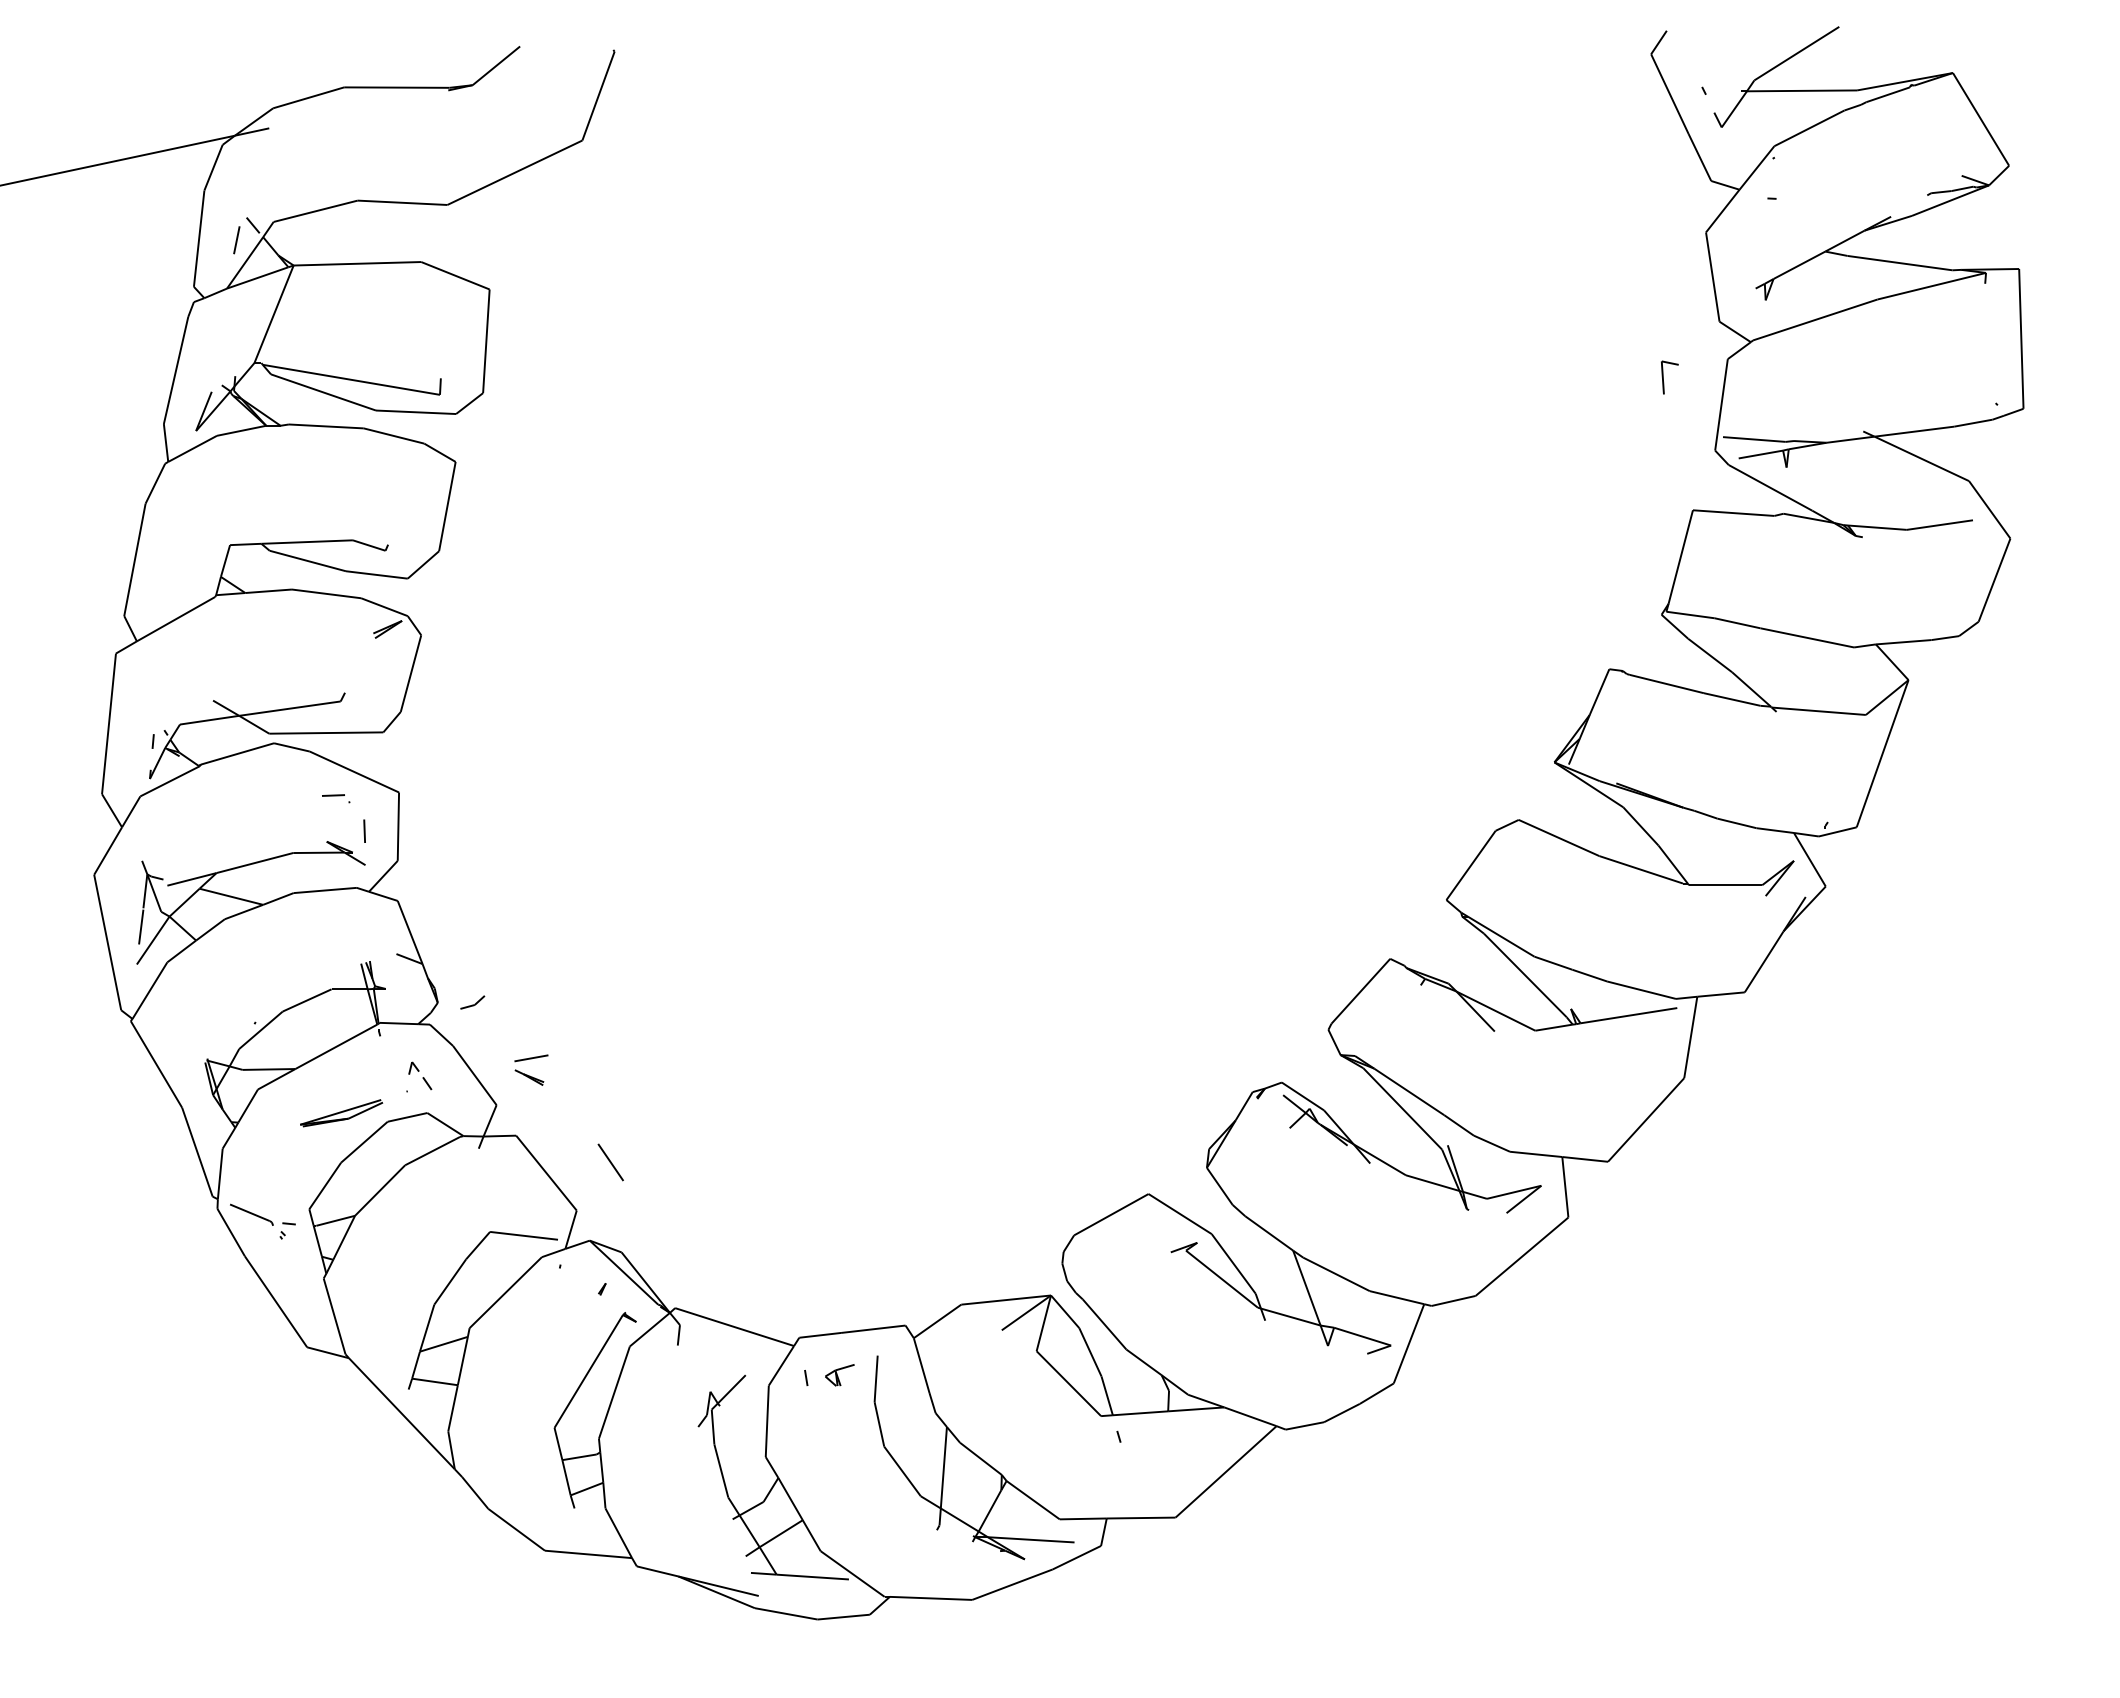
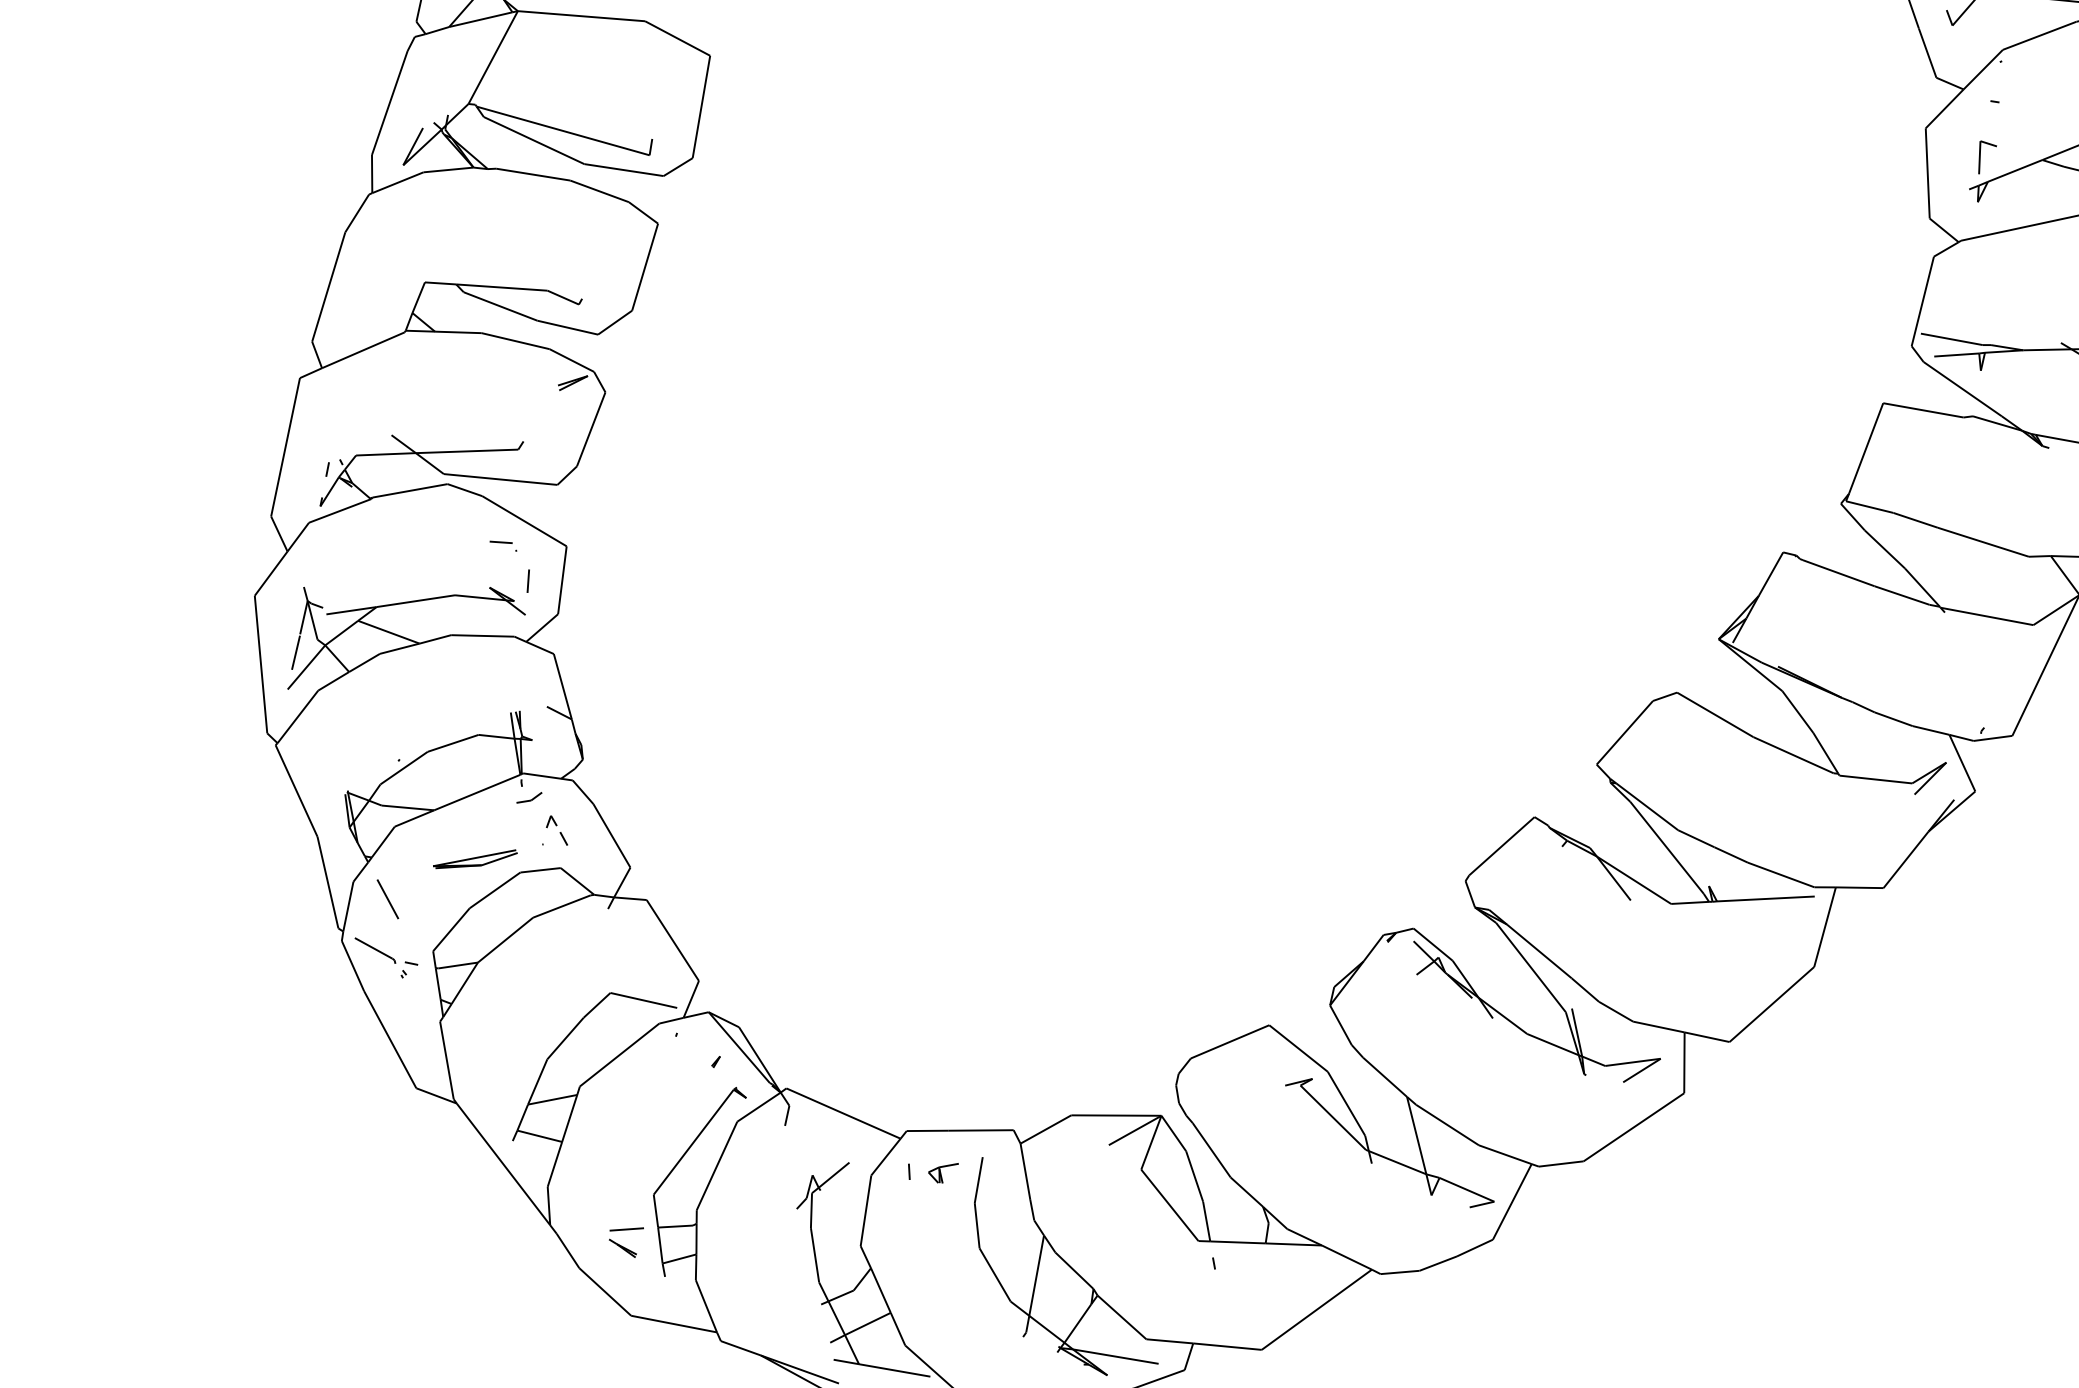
part: (1669, 377) -> (1986, 158), moved
part: (472, 1002) -> (529, 797), moved
part: (529, 1075) -> (623, 1246), moved
line: (610, 1162) -> (387, 899), moved

